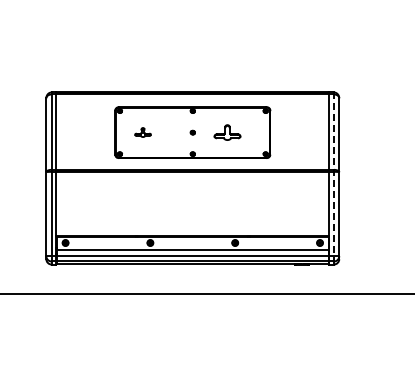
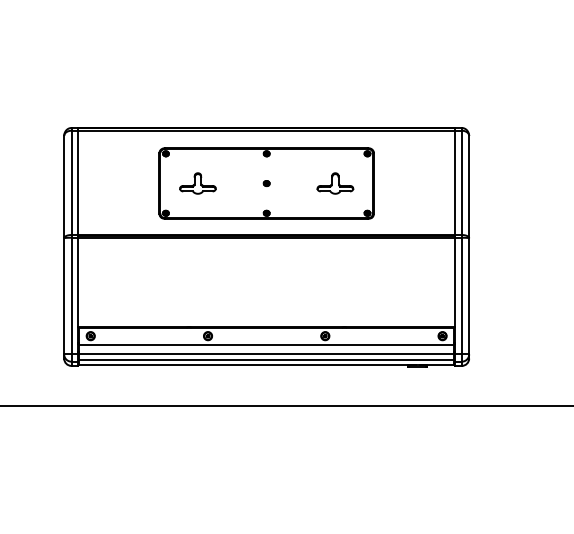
part: (142, 132) -> (197, 183), size x1.67
part: (227, 132) -> (335, 183), moved
line: (333, 179) -> (461, 248), dashed -> solid

